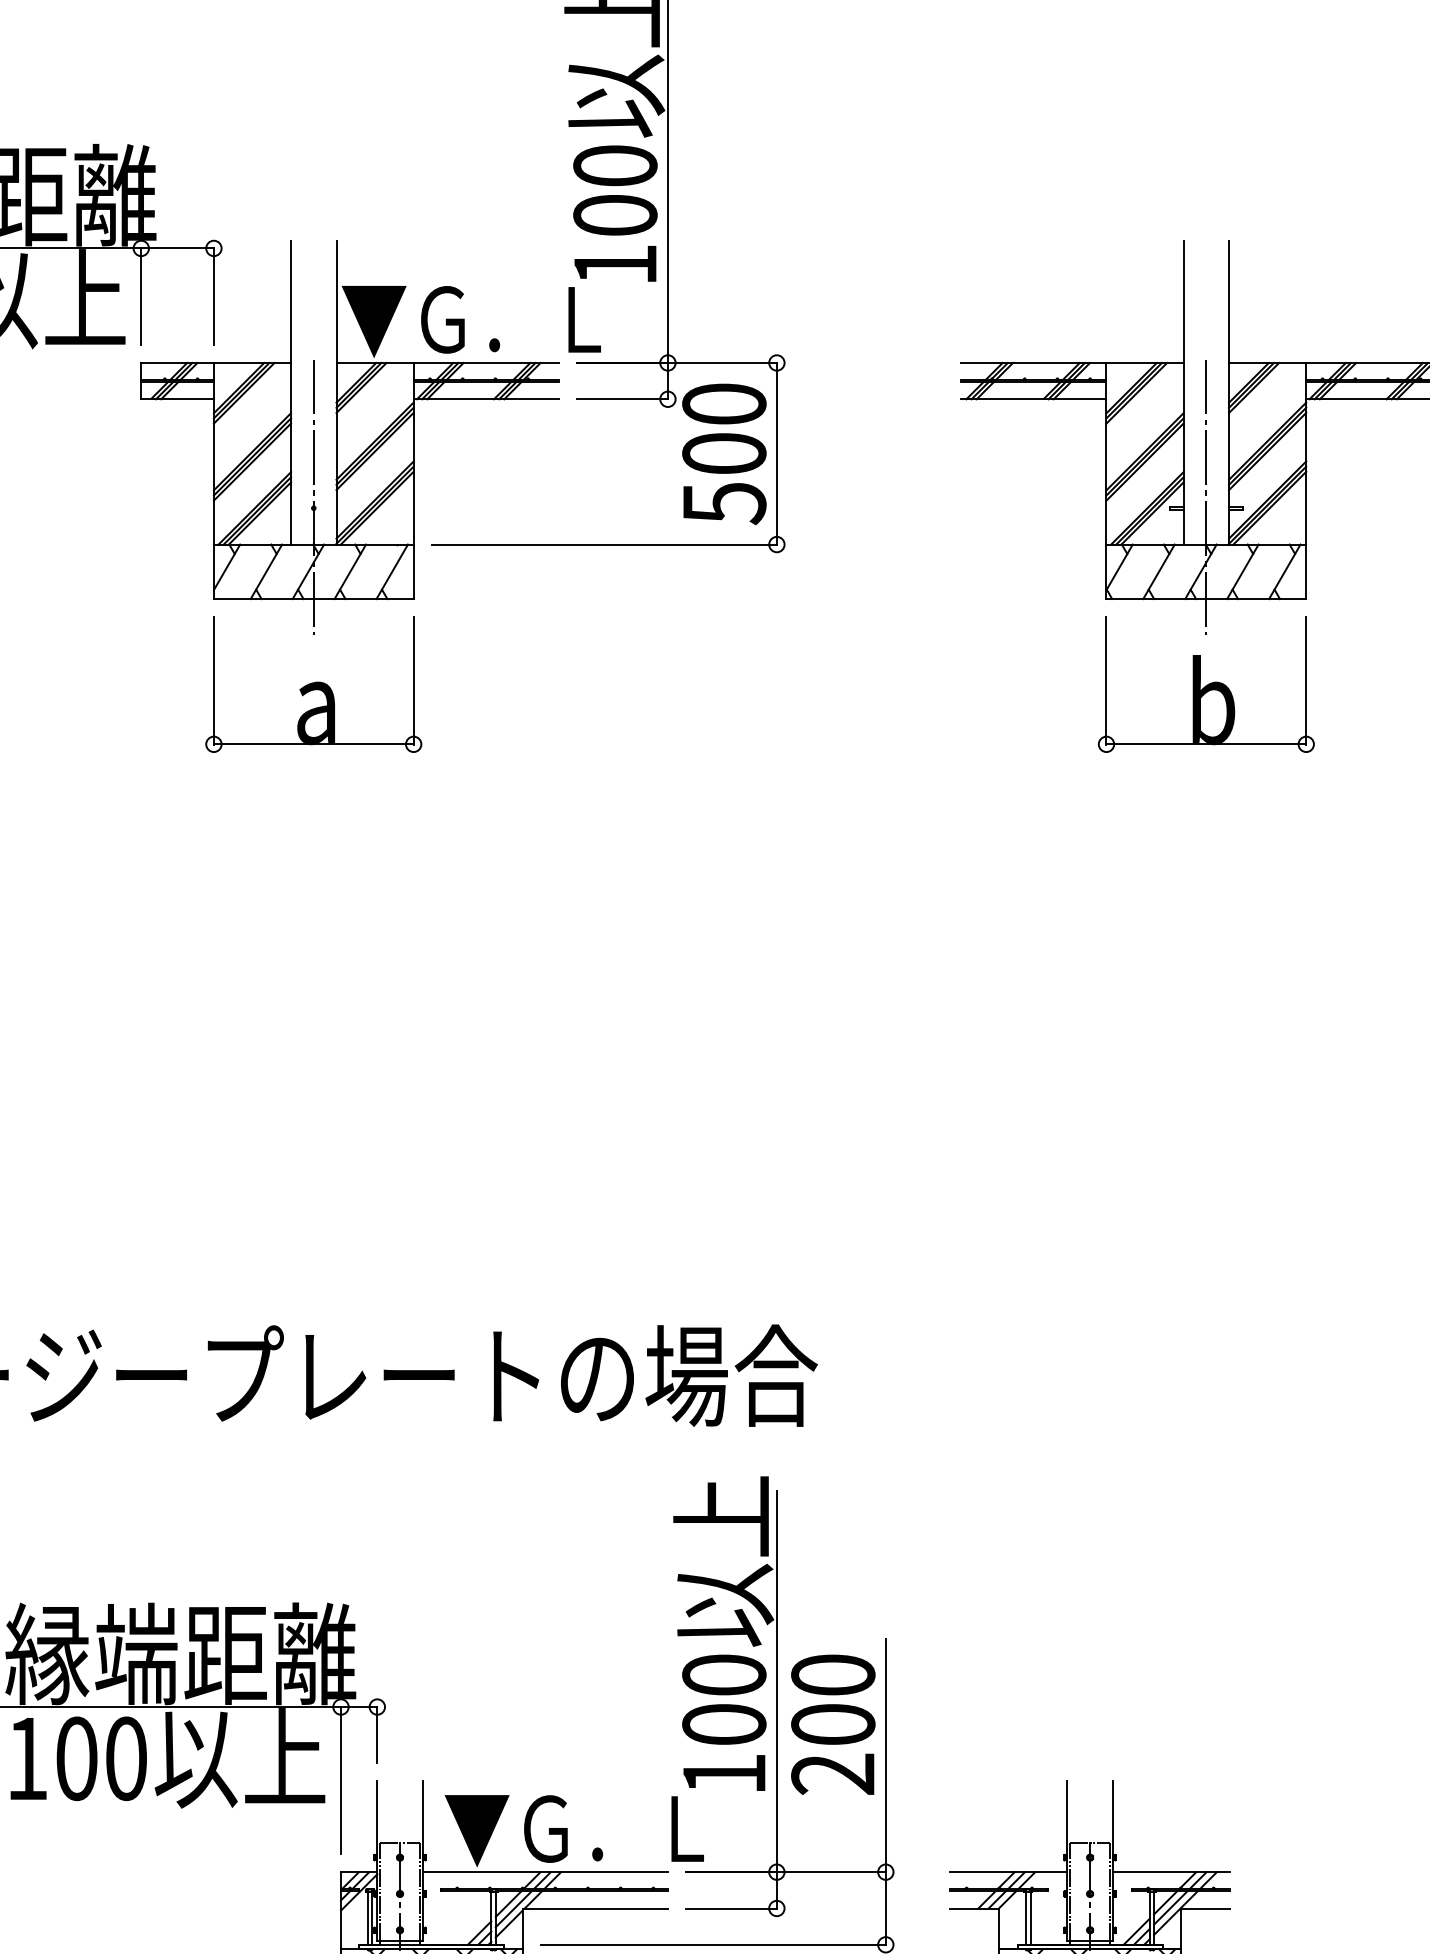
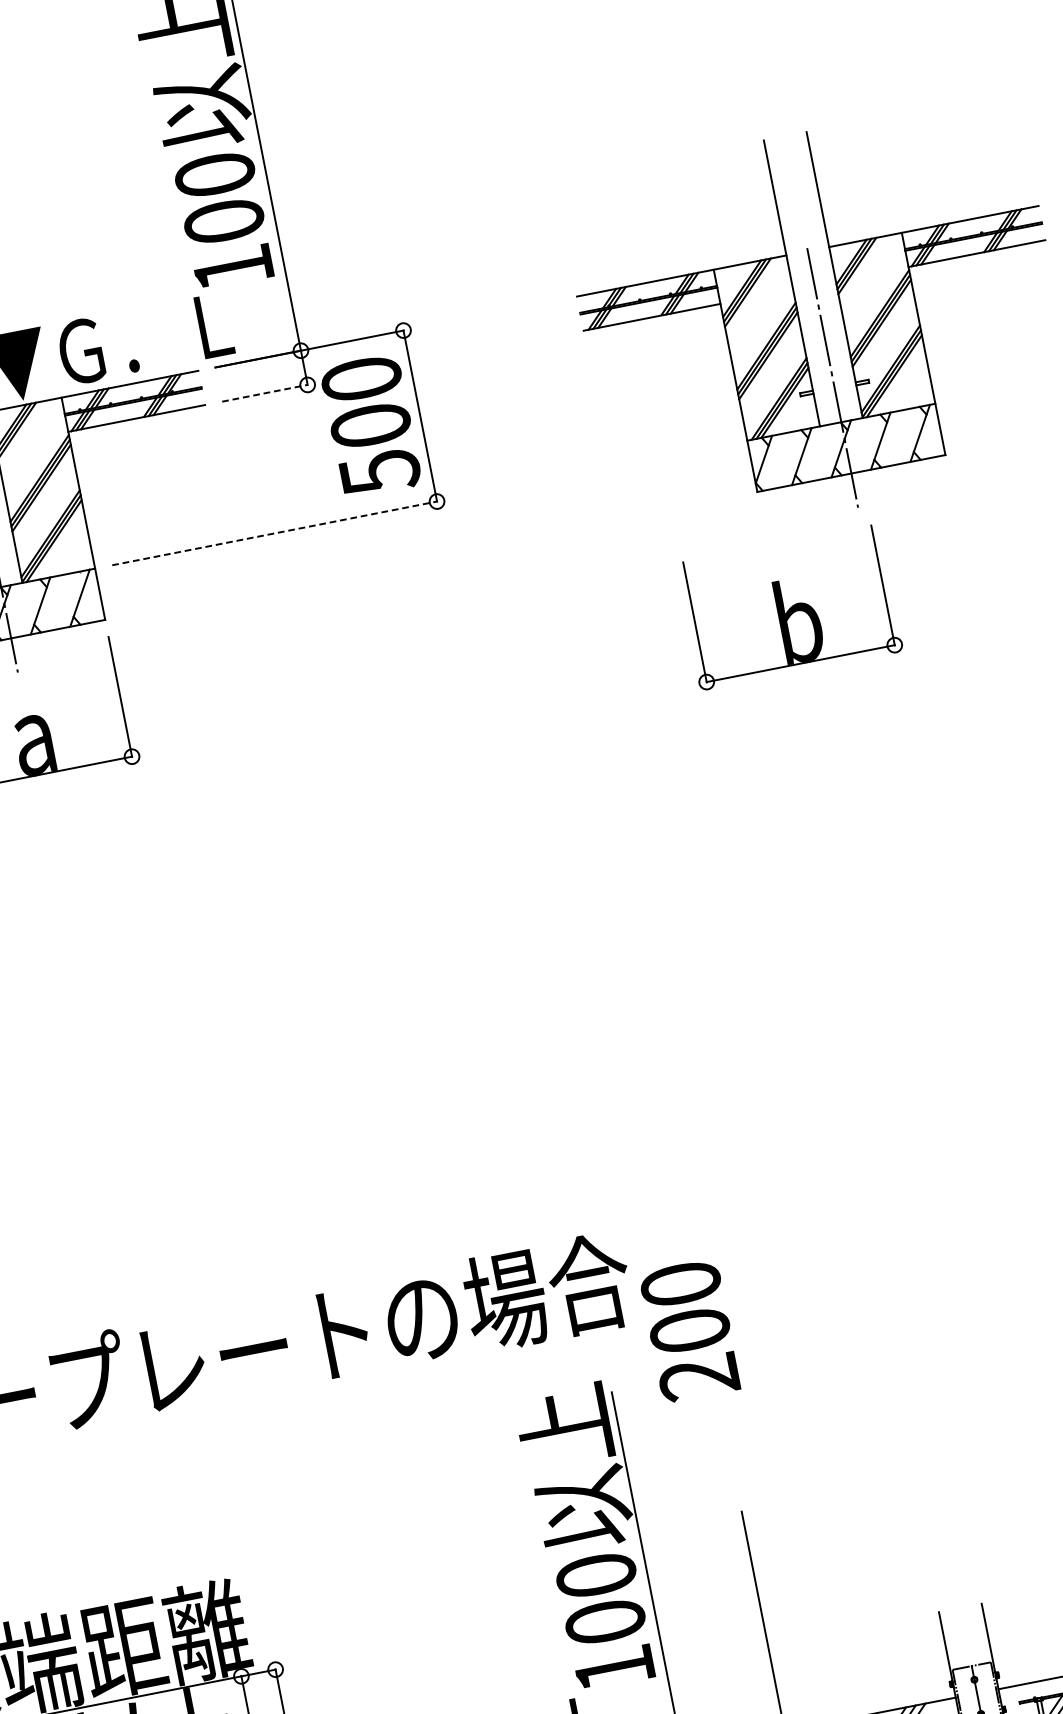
line: (622, 399) -> (264, 393), solid -> dashed
line: (604, 544) -> (274, 533), solid -> dashed
part: (1205, 684) -> (788, 607), moved
text: (833, 1724) -> (690, 1330), moved

